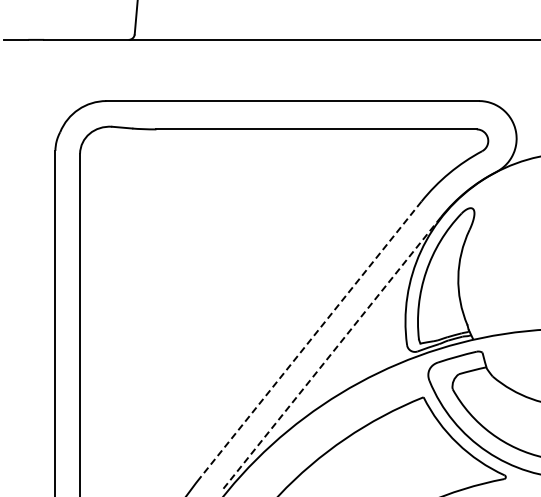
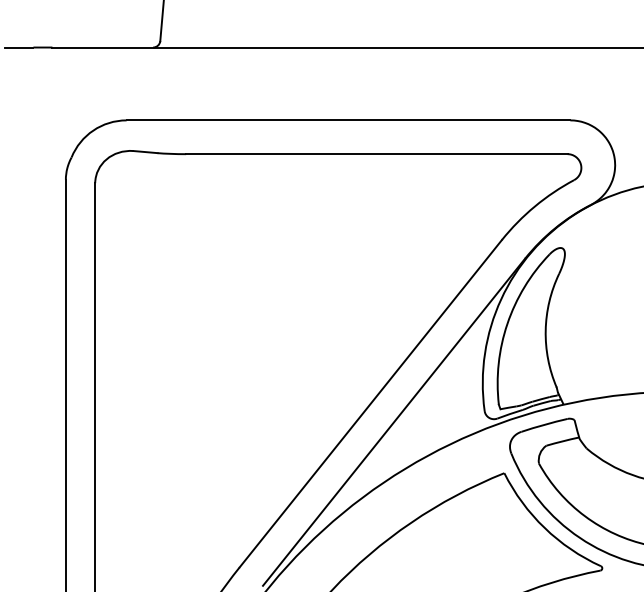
line: (311, 339) -> (370, 404), dashed -> solid
line: (330, 354) -> (393, 422), dashed -> solid

